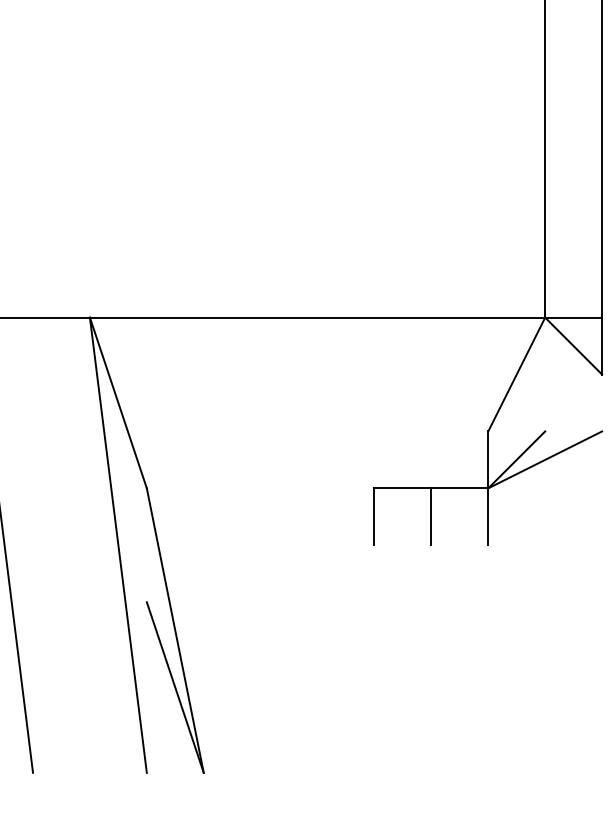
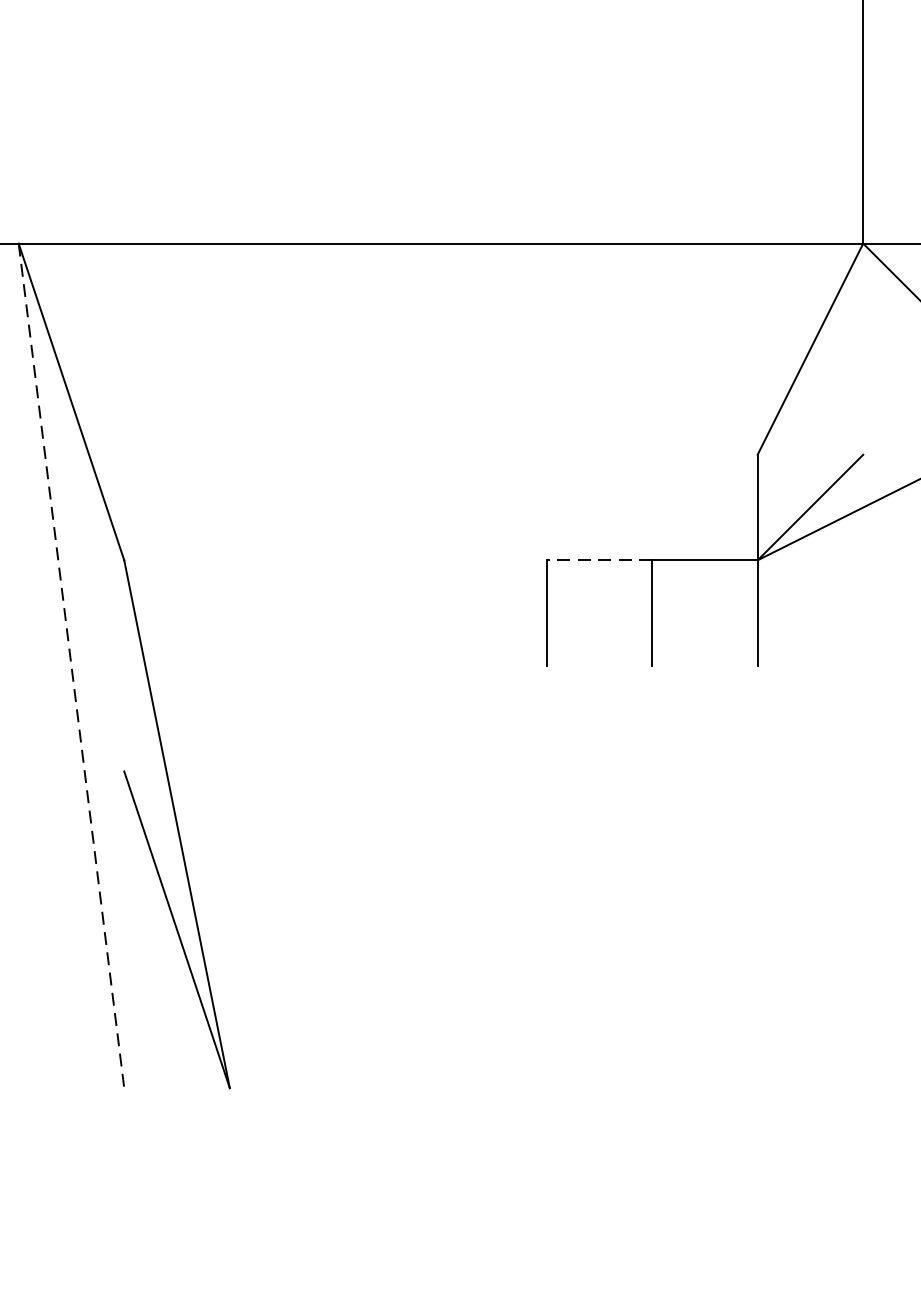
line: (402, 488) -> (598, 560), solid -> dashed
line: (118, 545) -> (71, 666), solid -> dashed

